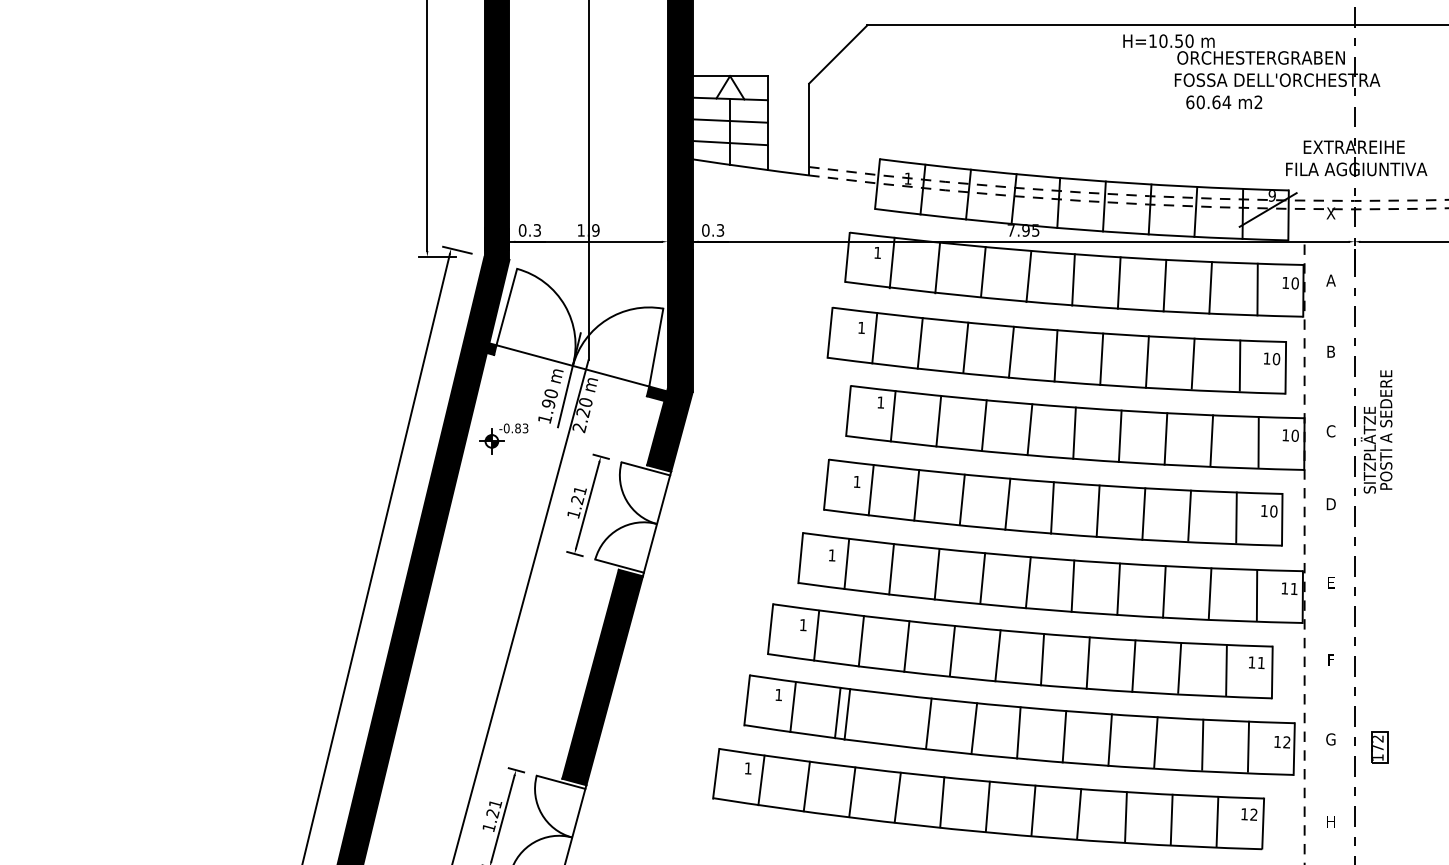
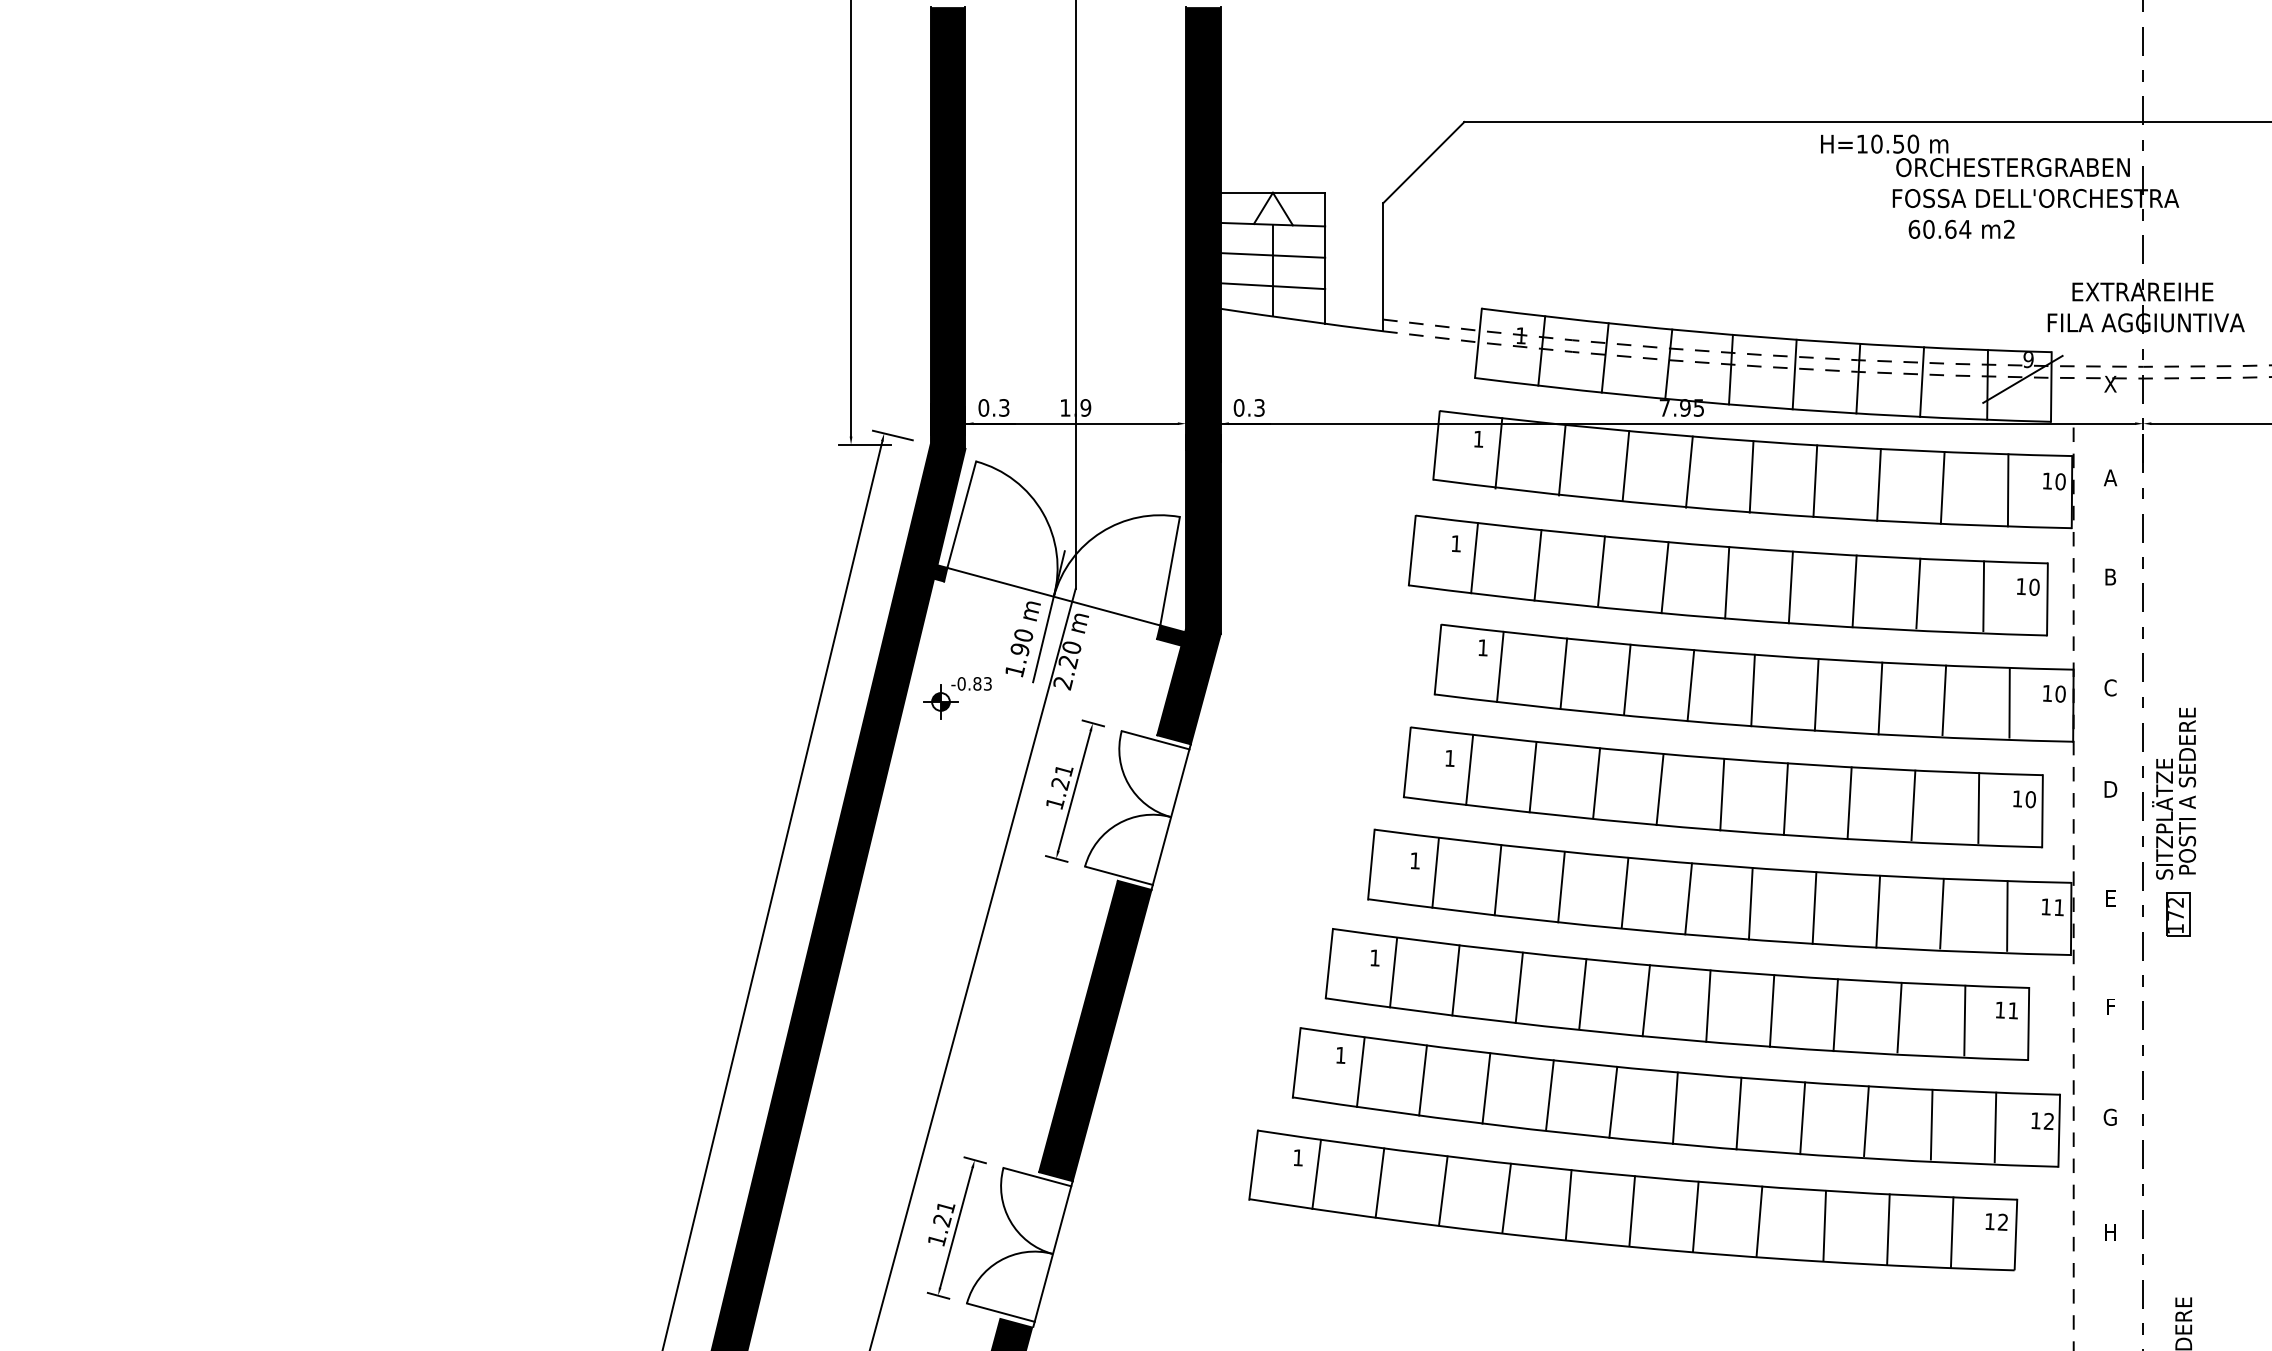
text: (1376, 431) -> (2174, 793), moved
line: (847, 714) -> (1486, 1088), moved
part: (1379, 747) -> (2178, 914), moved

